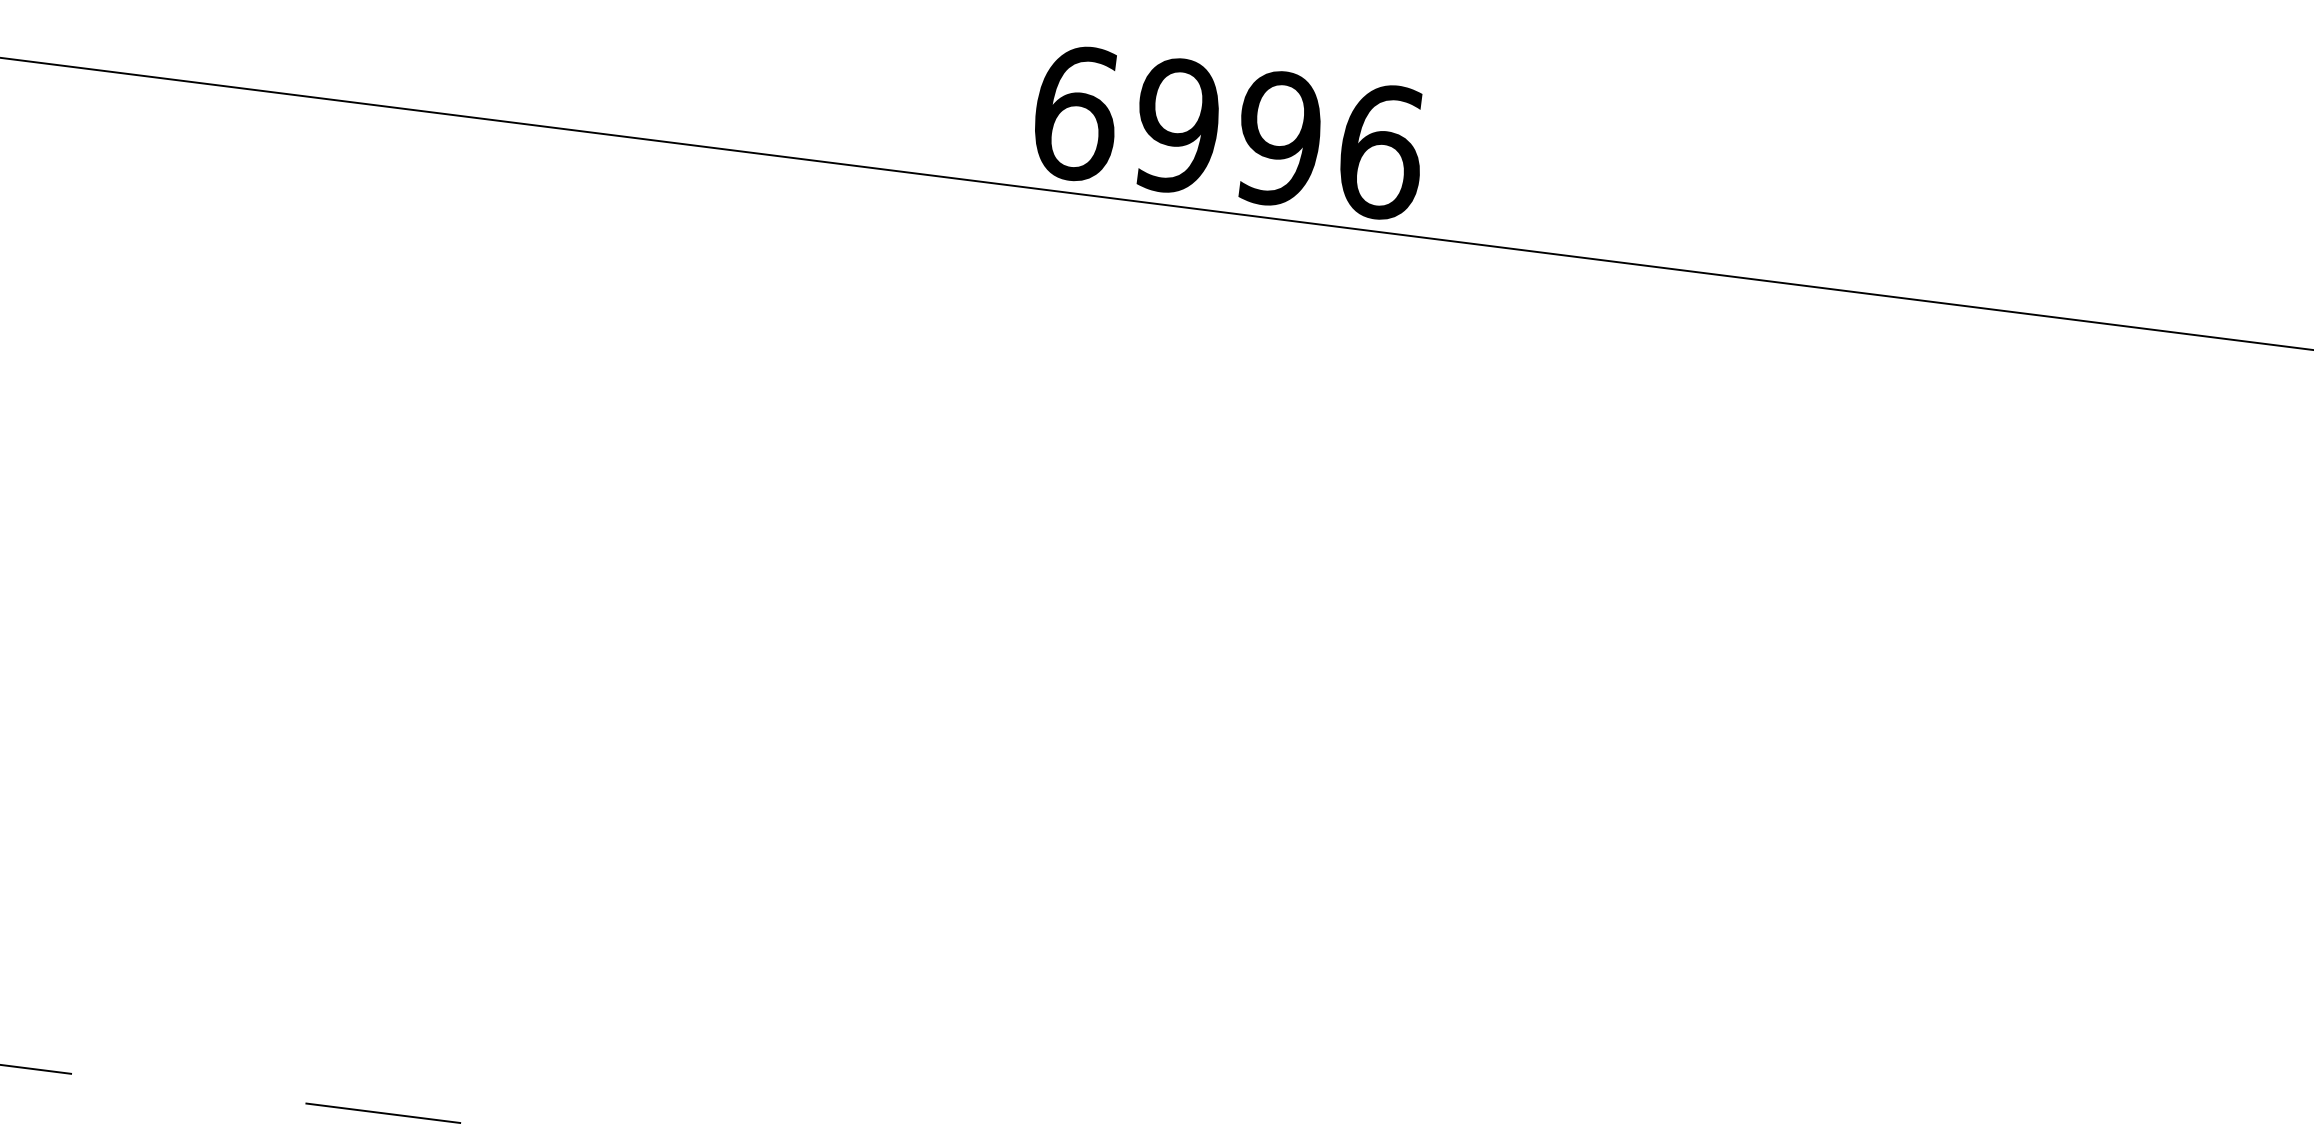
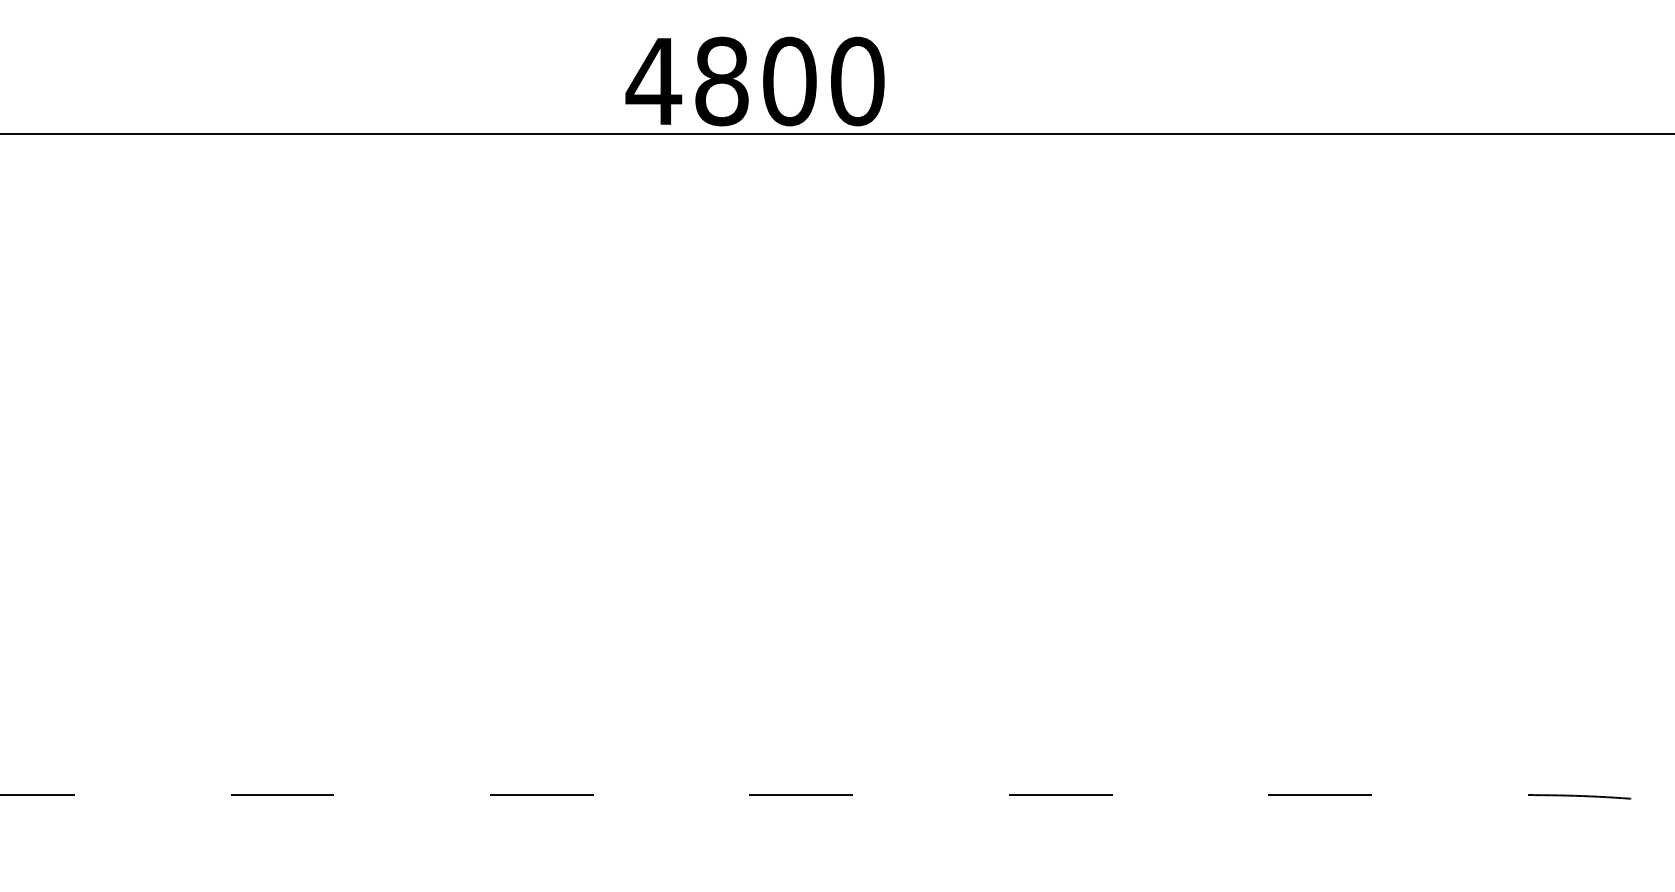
text: (1226, 132) -> (754, 81), 6996 -> 4800

